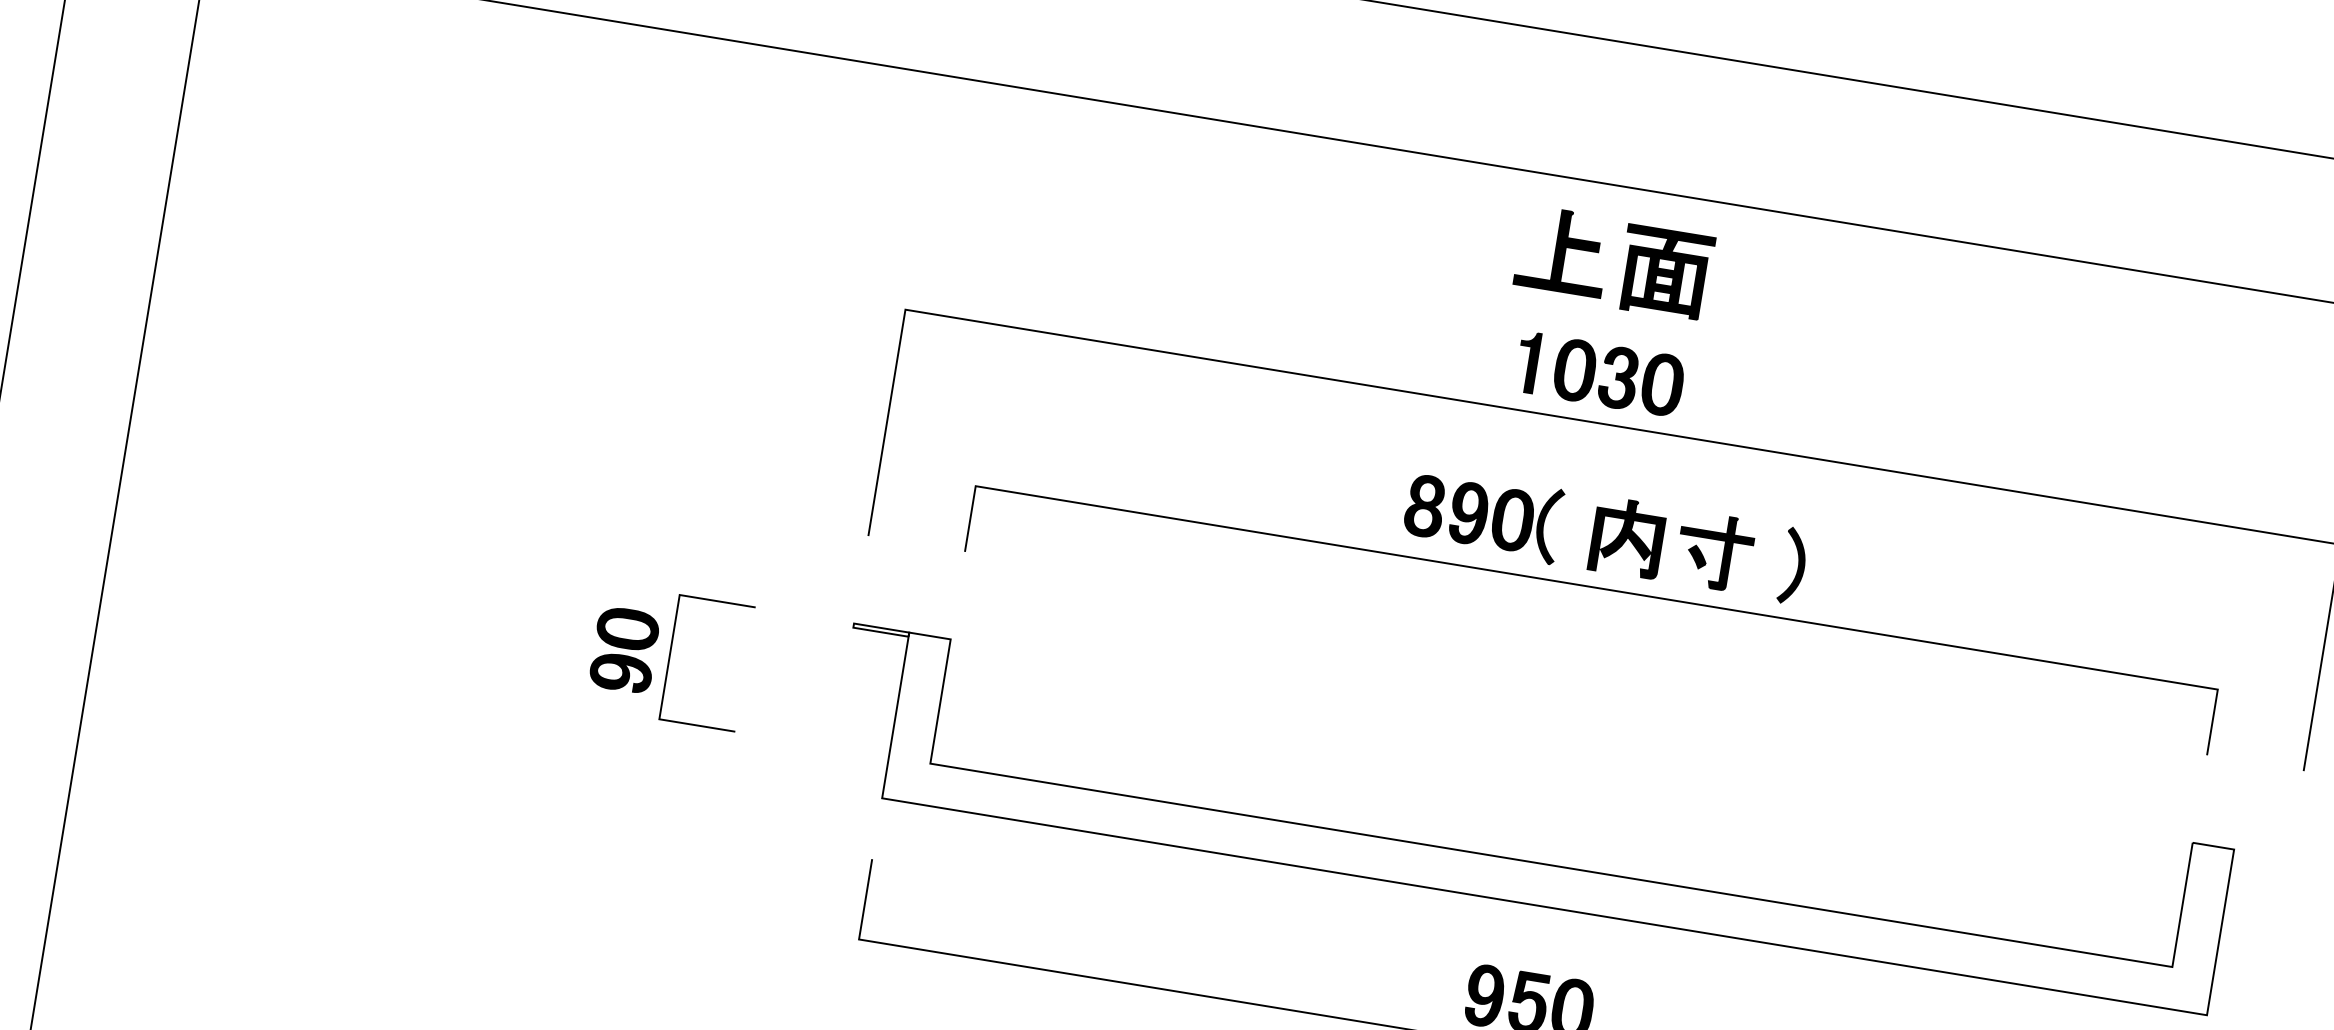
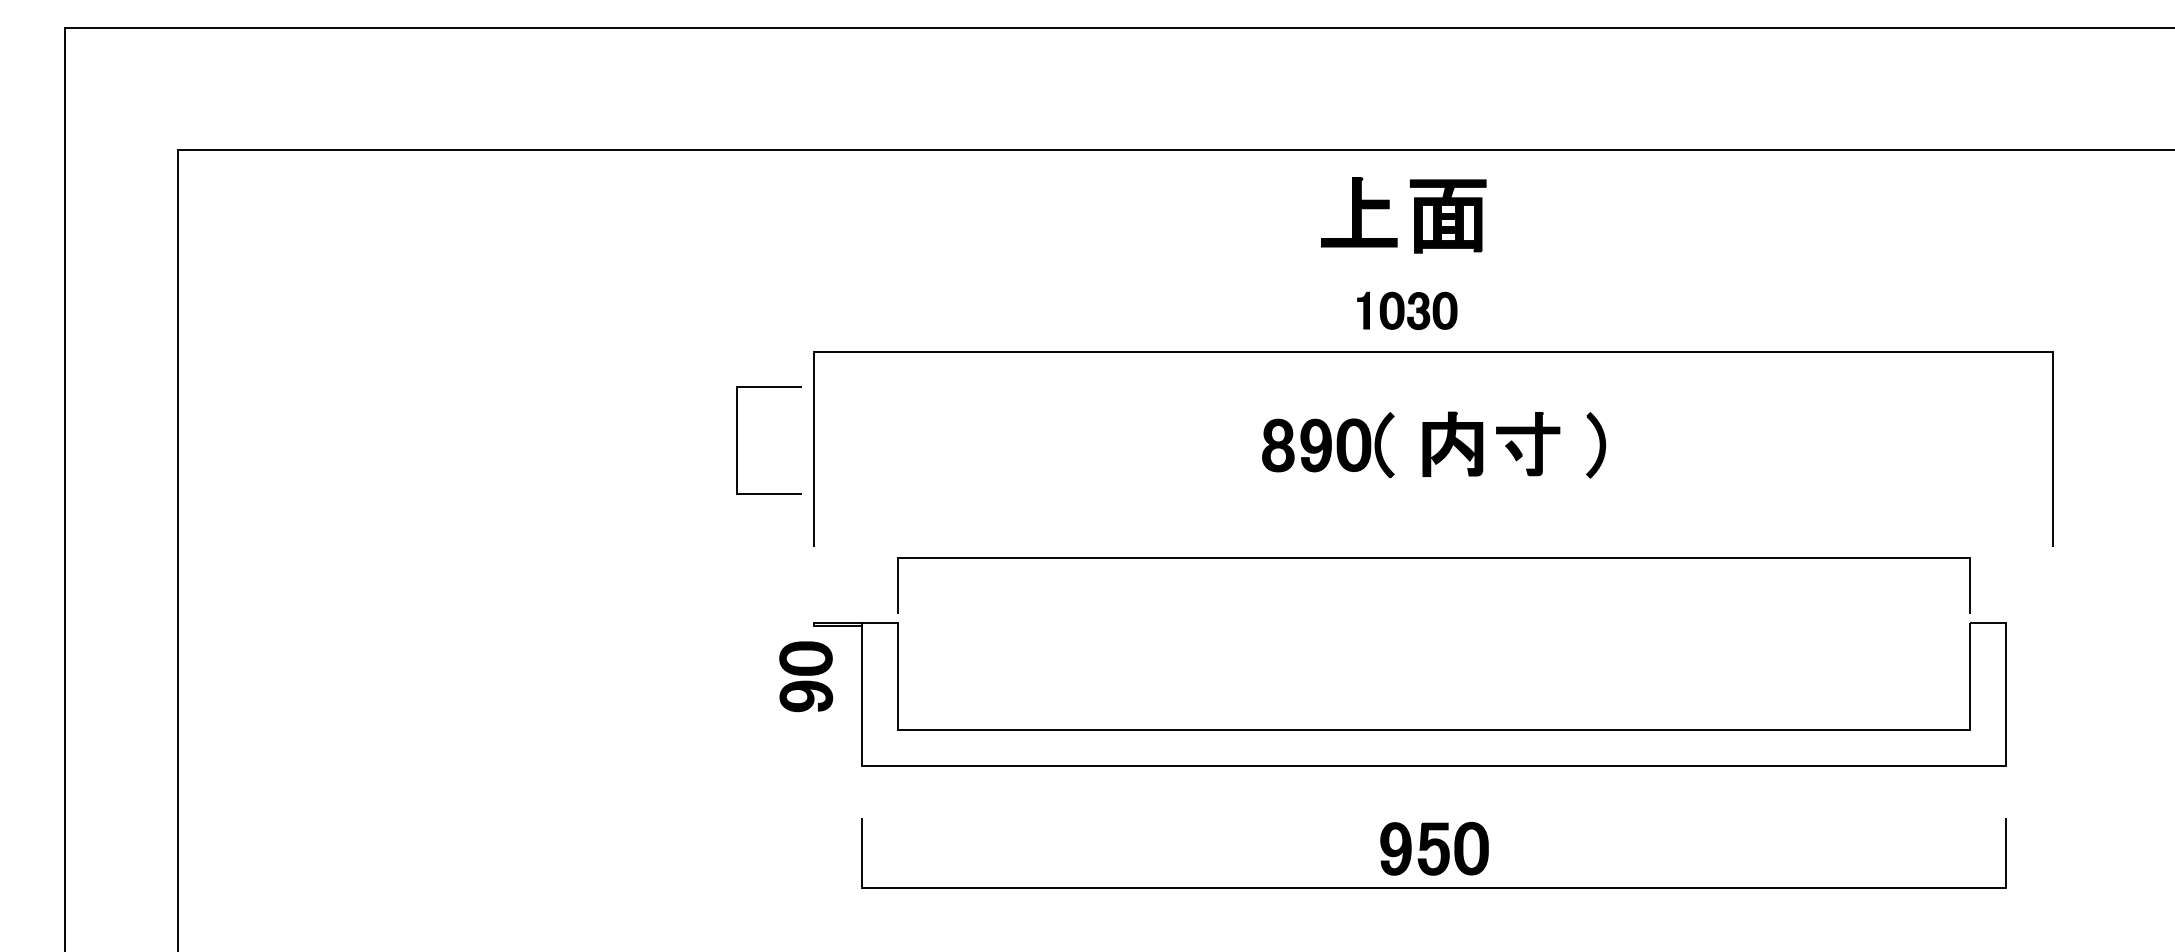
part: (1600, 374) -> (1407, 310), size x0.7
line: (1596, 588) -> (1433, 558), moved
part: (625, 649) -> (806, 676), moved
line: (670, 657) -> (737, 440), moved

